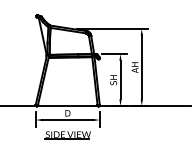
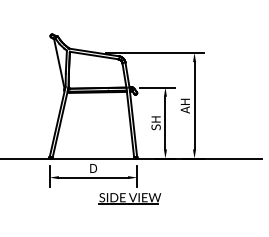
part: (67, 135) -> (129, 198), moved

